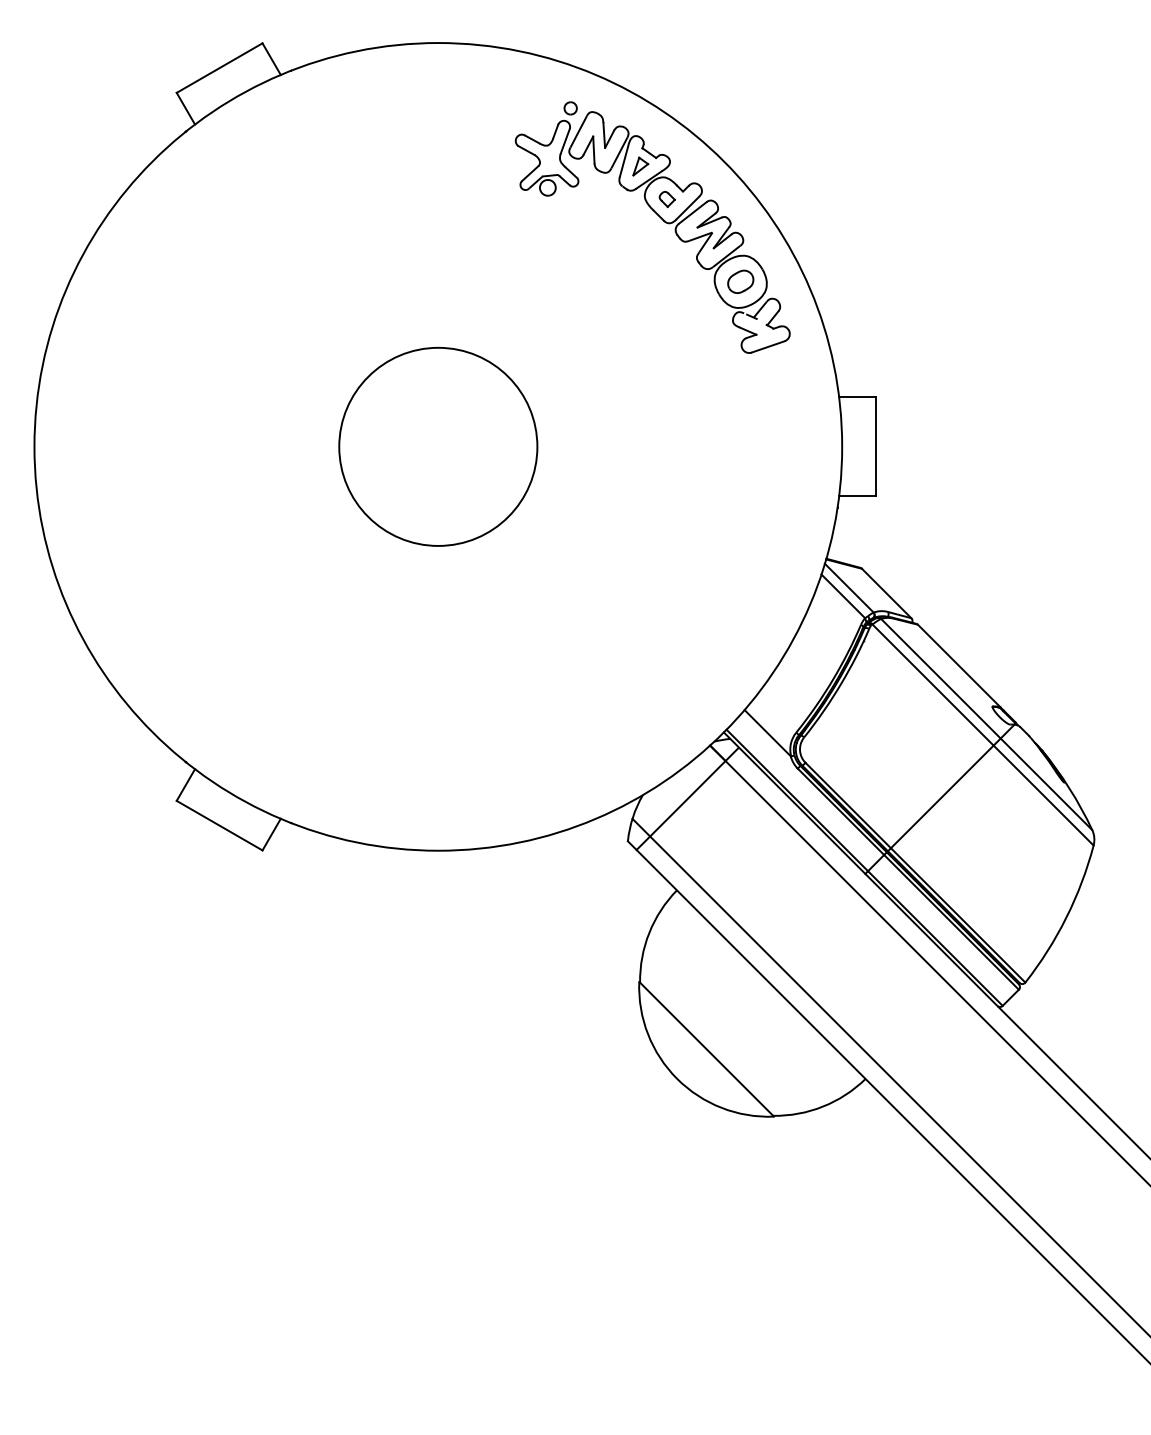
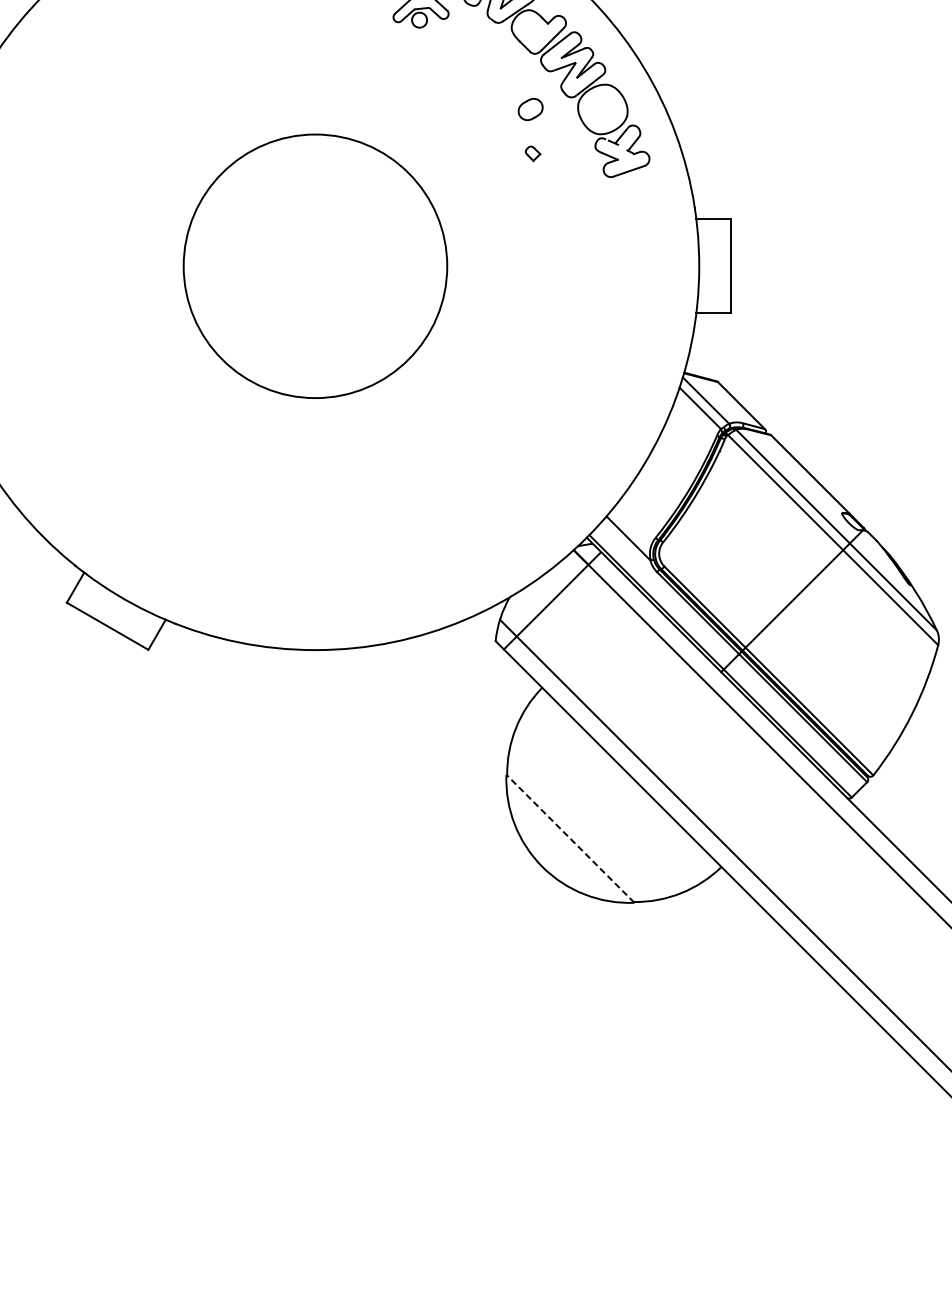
part: (666, 199) -> (532, 153), moved
part: (740, 281) -> (530, 109), moved
circle: (438, 446) -> (315, 265), size x1.4
line: (706, 1048) -> (570, 838), solid -> dashed

